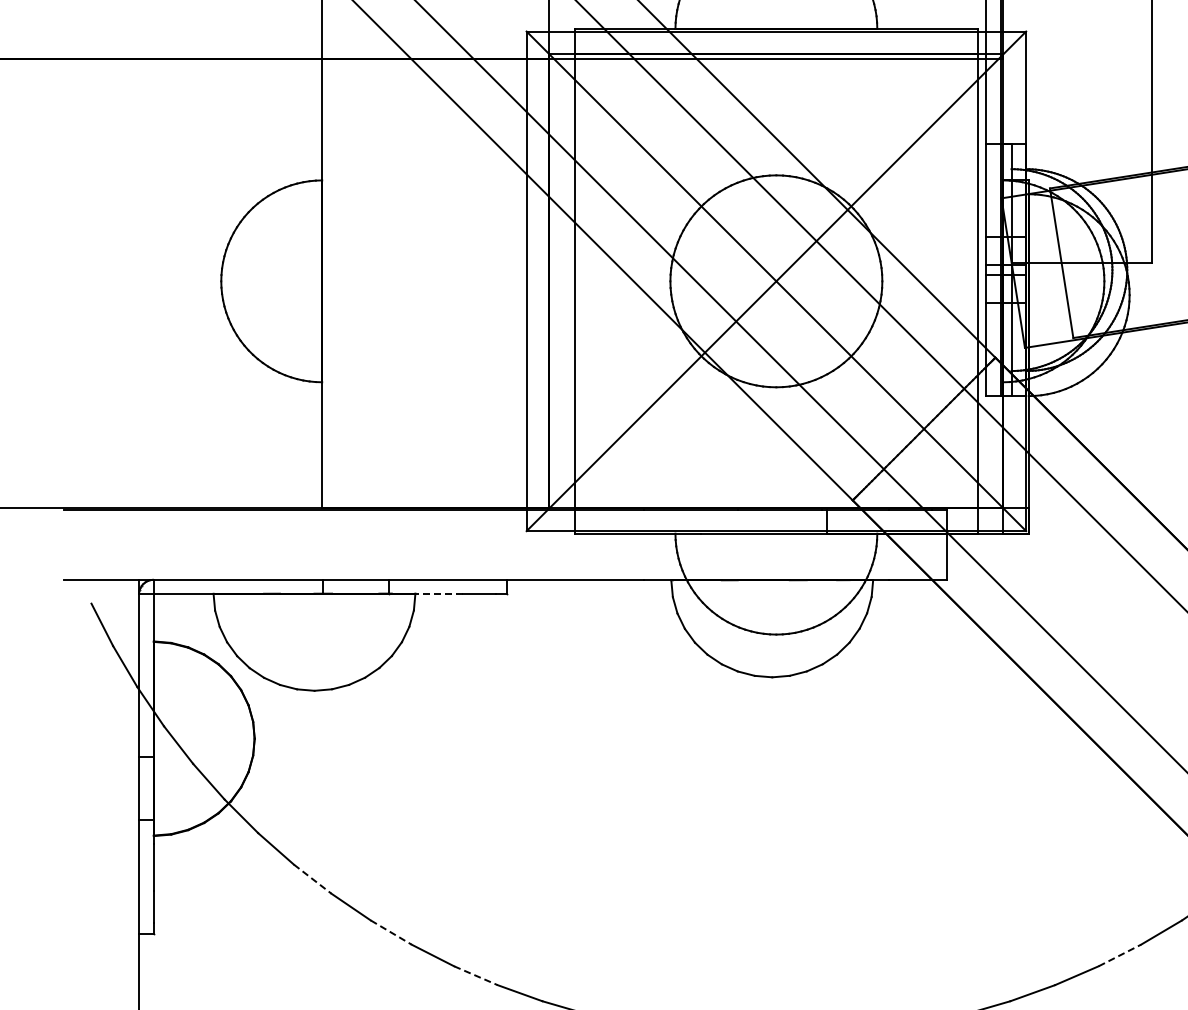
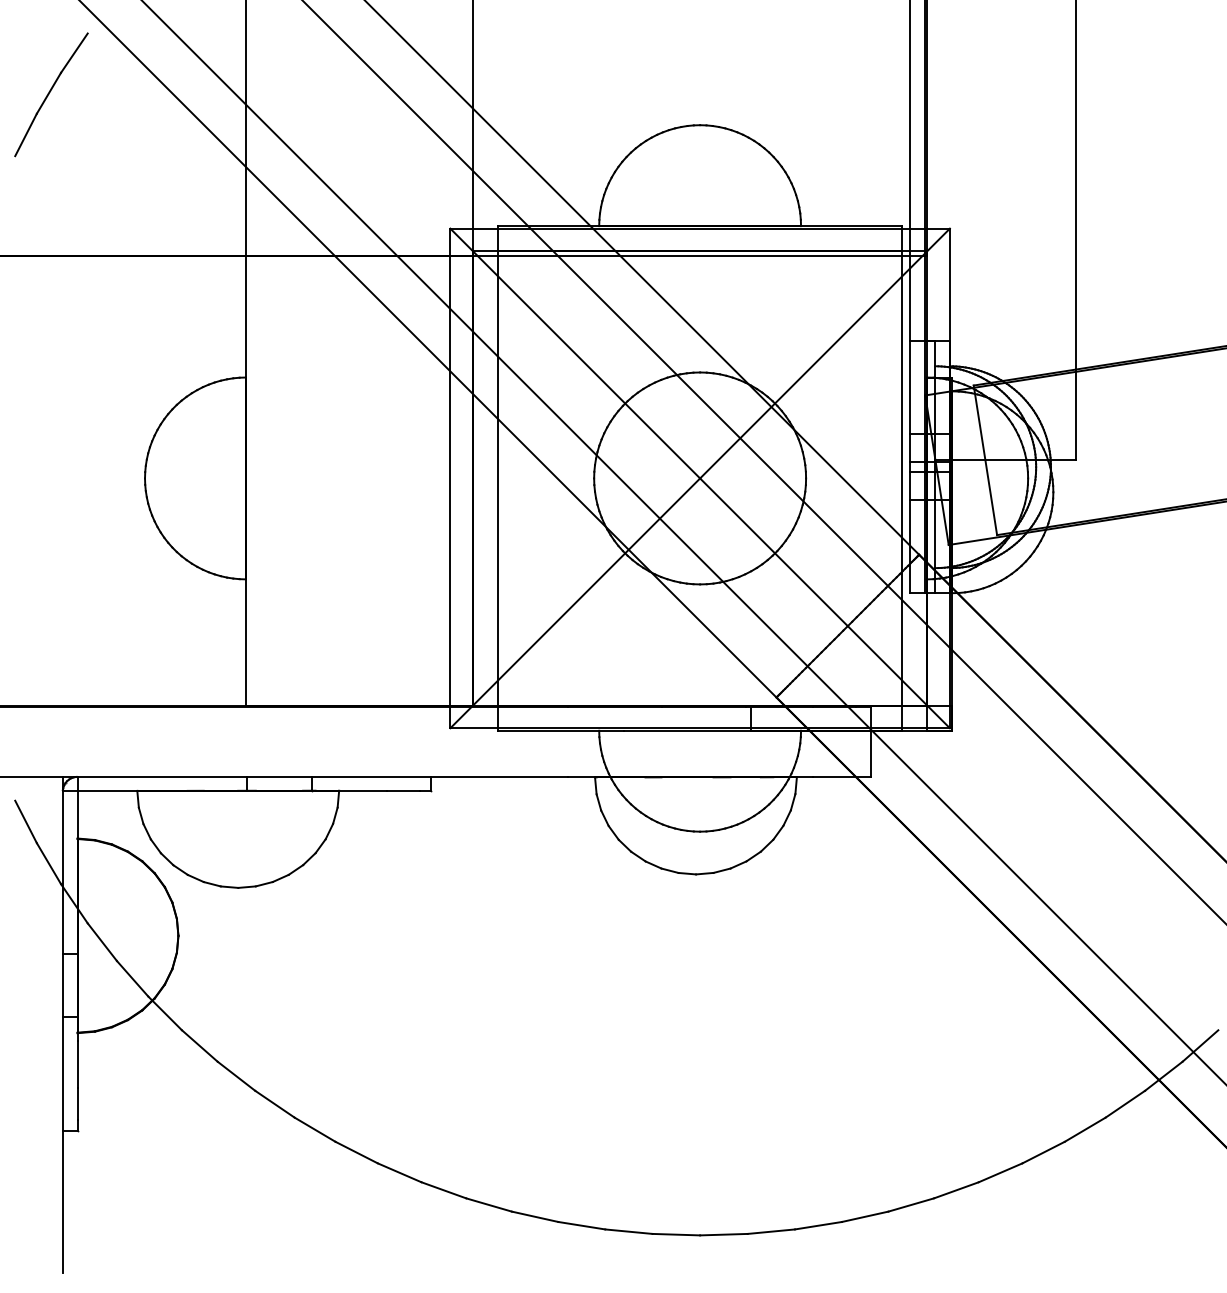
line: (438, 594) -> (362, 791), dashed -> solid
line: (312, 879) -> (236, 1076), dashed -> solid
line: (391, 932) -> (315, 1129), dashed -> solid
line: (1119, 955) -> (1043, 1152), dashed -> solid
line: (475, 975) -> (399, 1172), dashed -> solid

